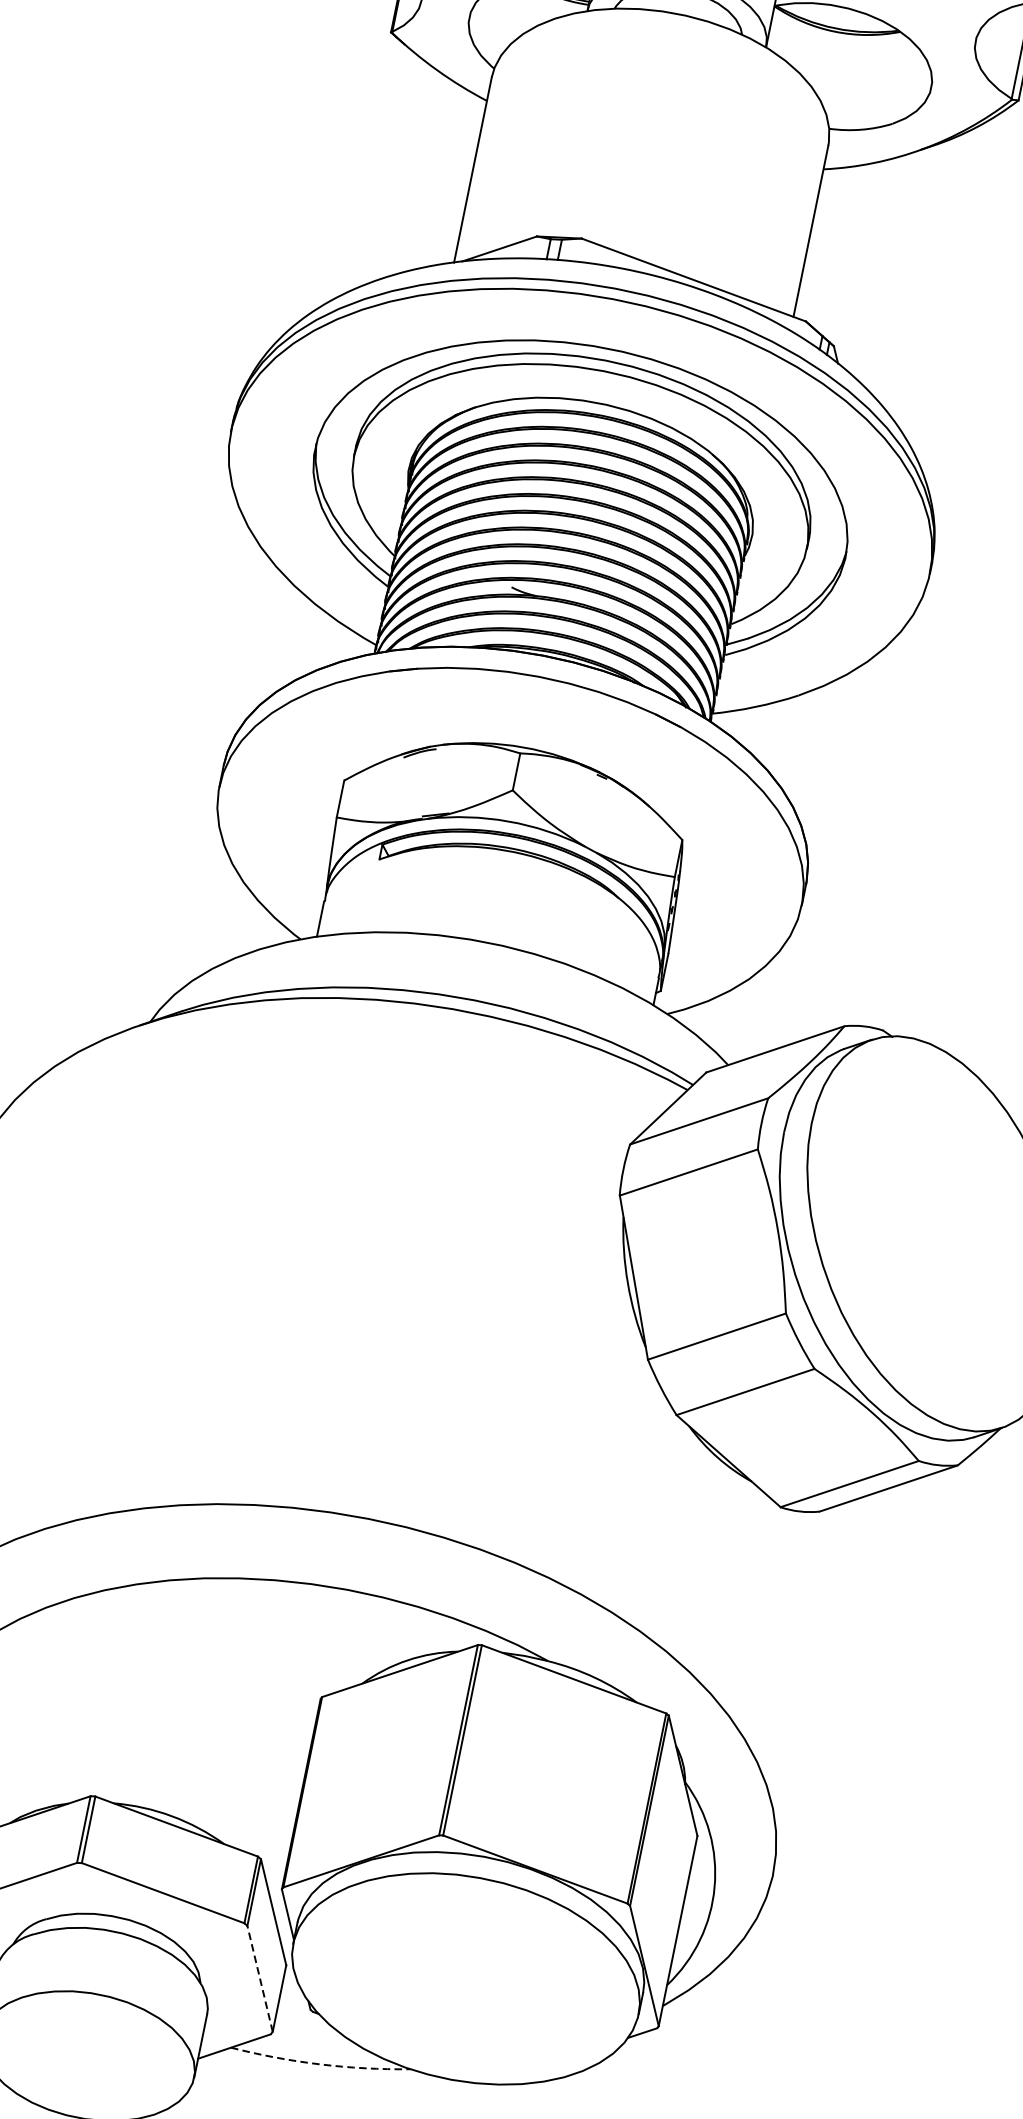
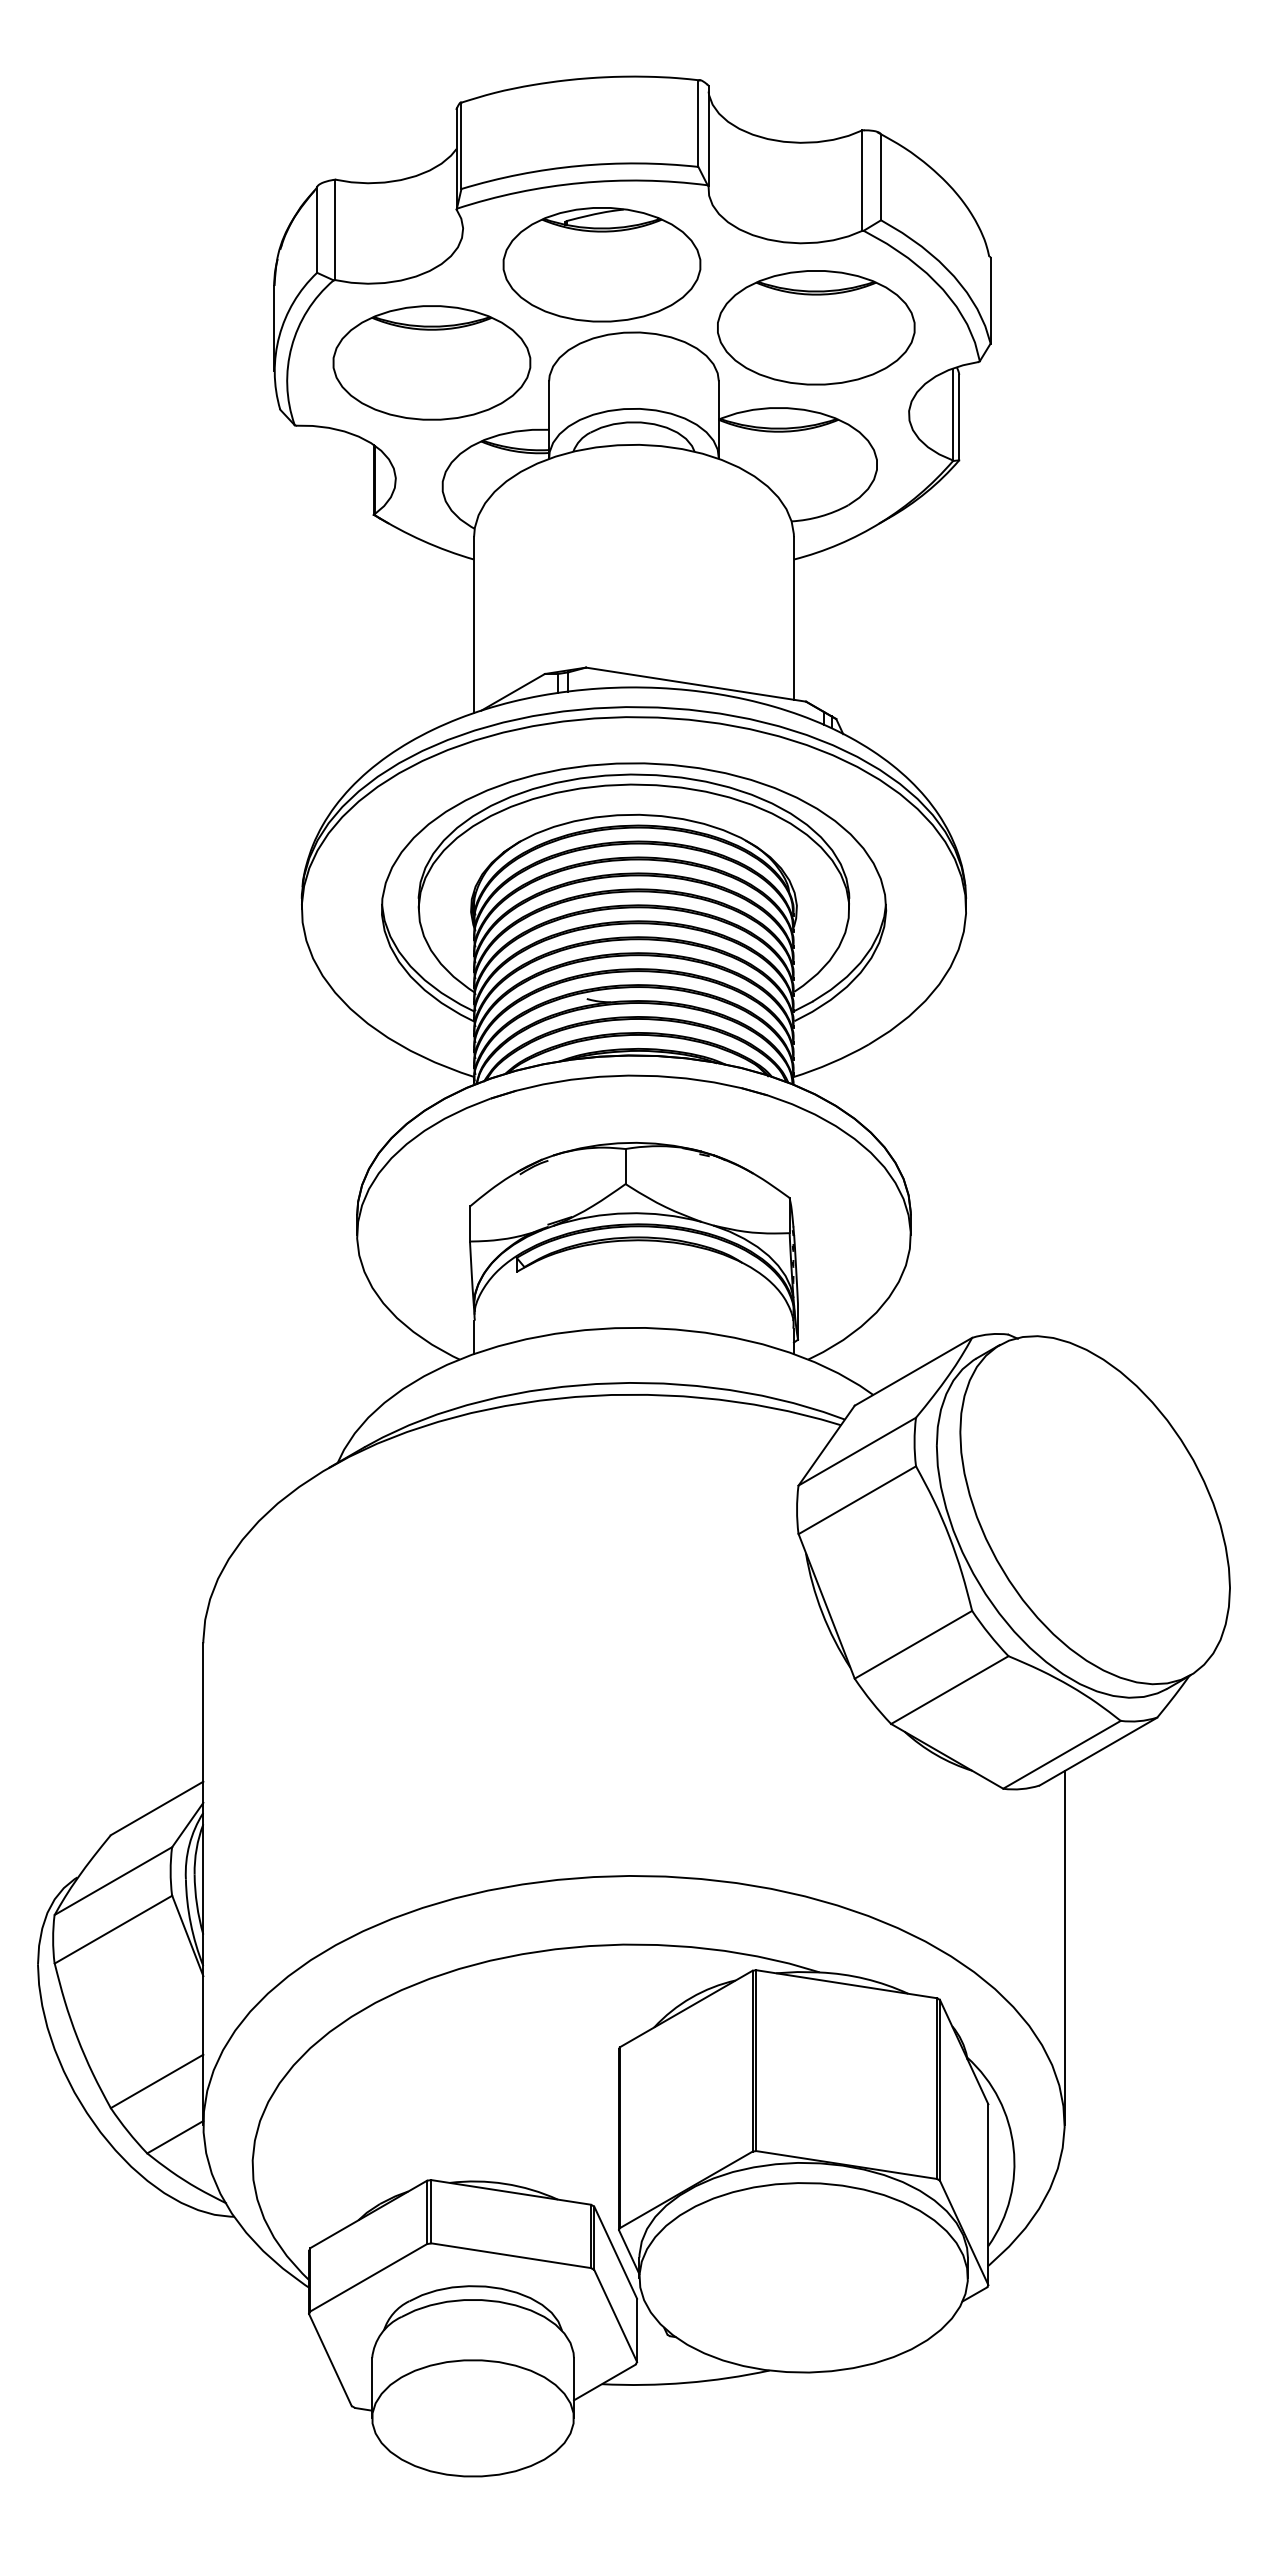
line: (811, 1687) -> (1064, 1947), added
line: (259, 1978) -> (615, 2315), dashed -> solid
arc: (320, 2064) -> (686, 2382), dashed -> solid

